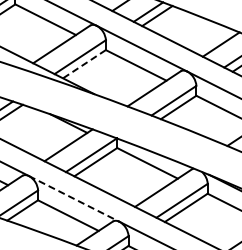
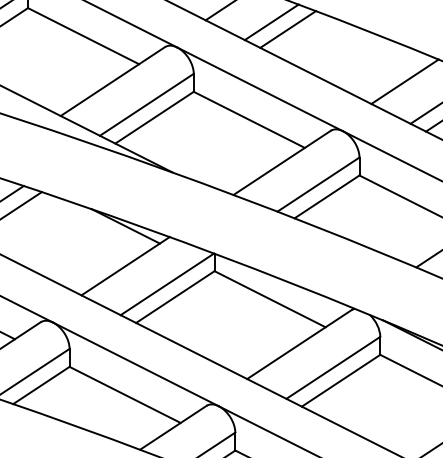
line: (84, 64) -> (154, 118), dashed -> solid
line: (74, 198) -> (136, 363), dashed -> solid

